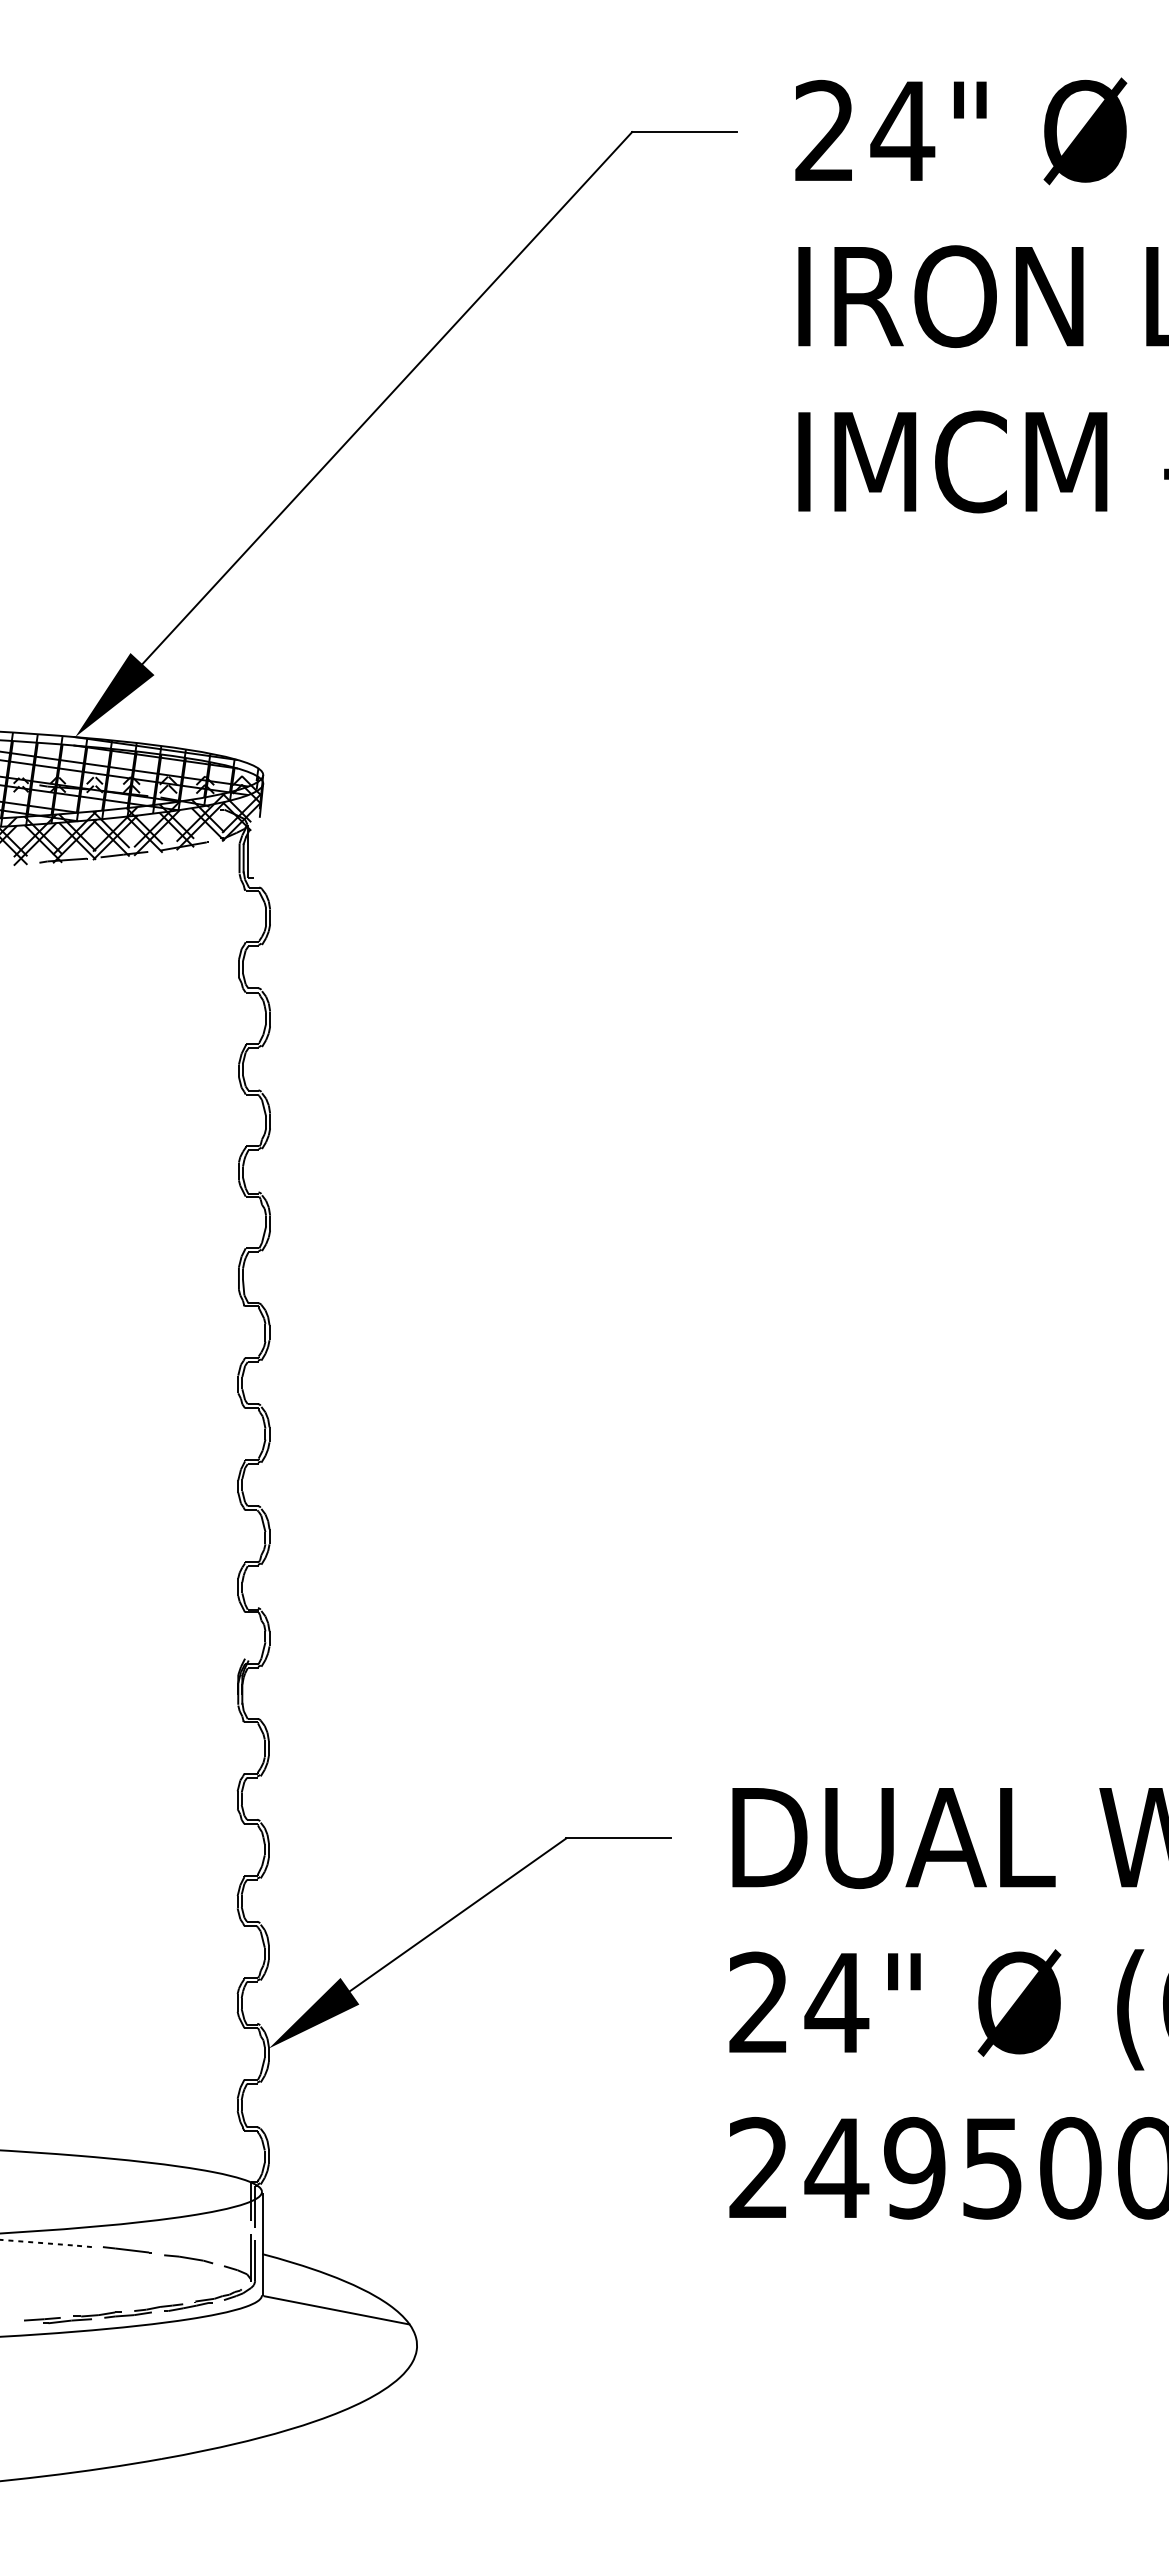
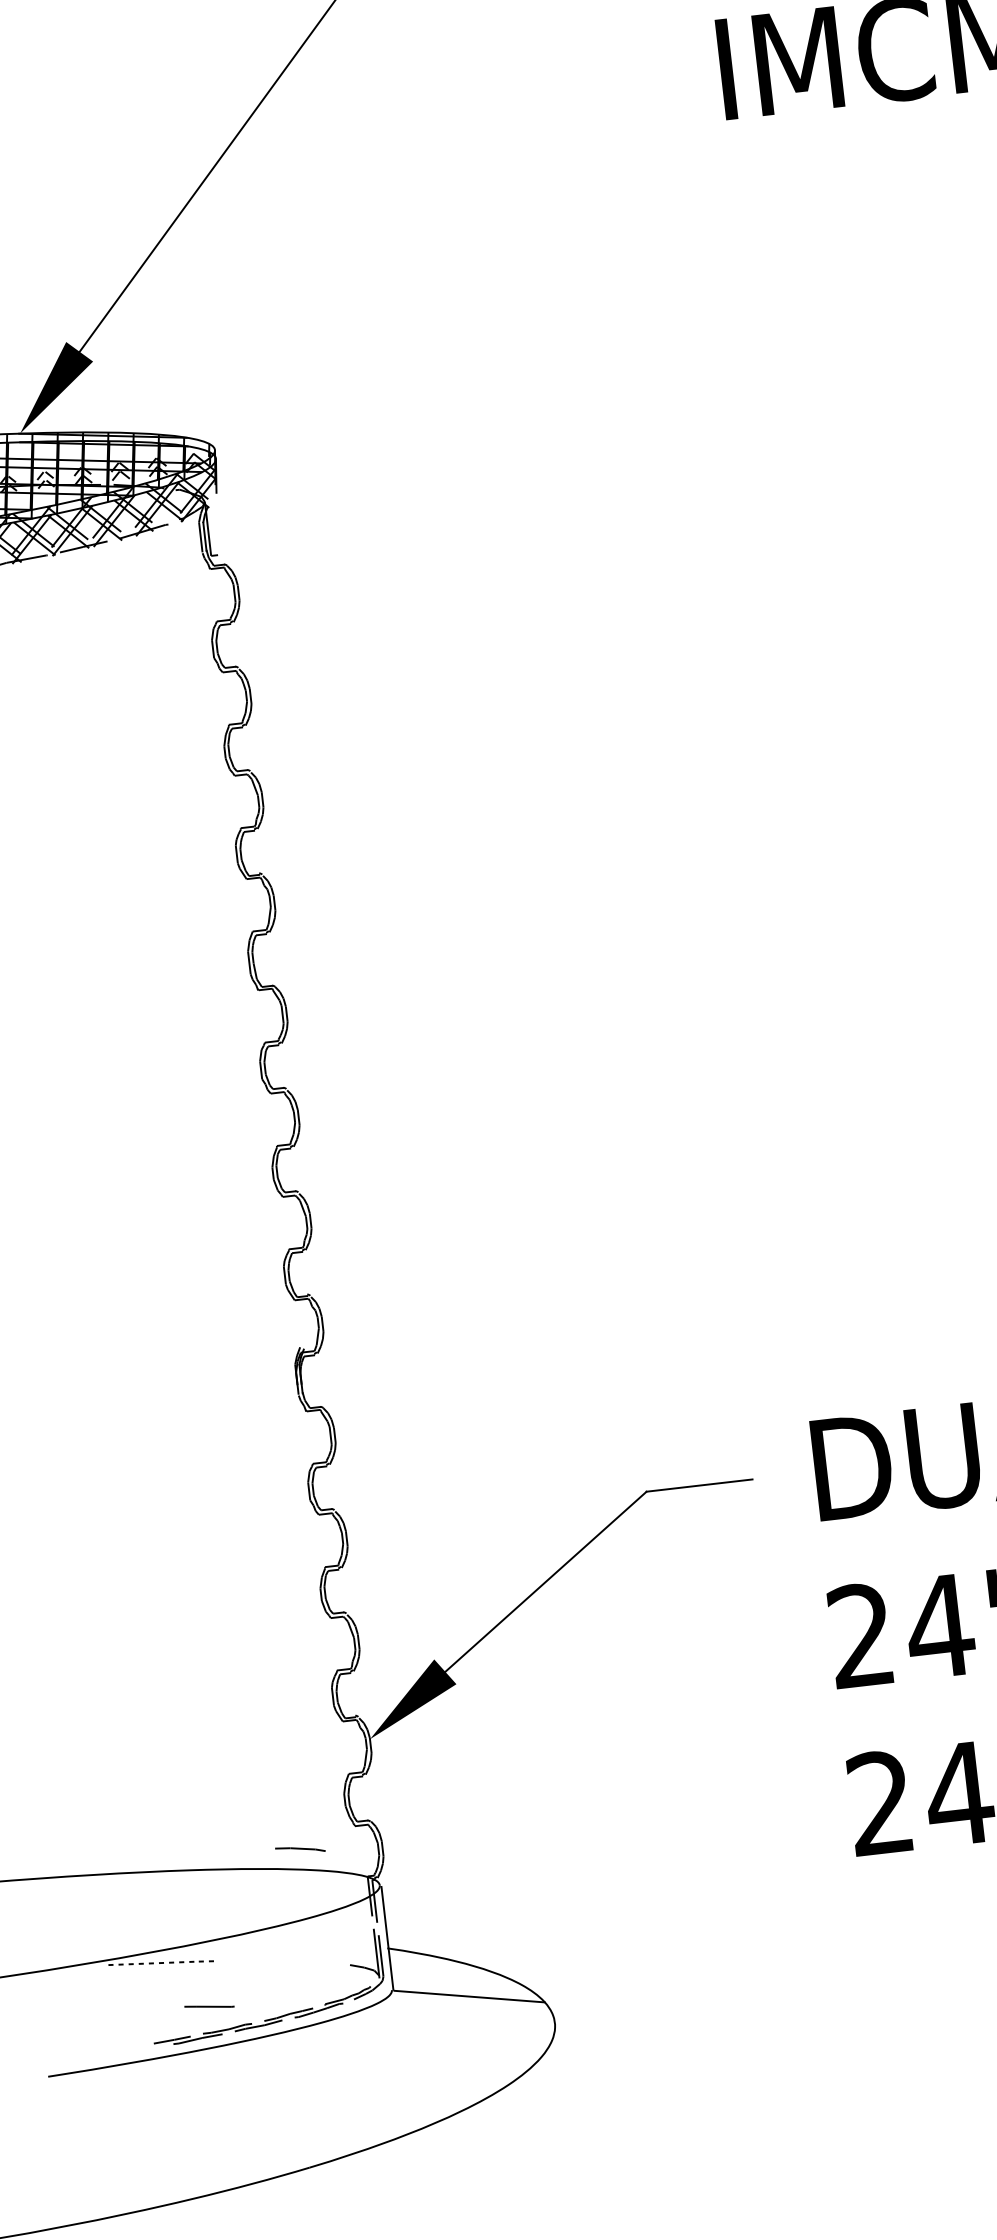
line: (127, 2249) -> (209, 2006), moved
part: (188, 2259) -> (300, 1850), moved

